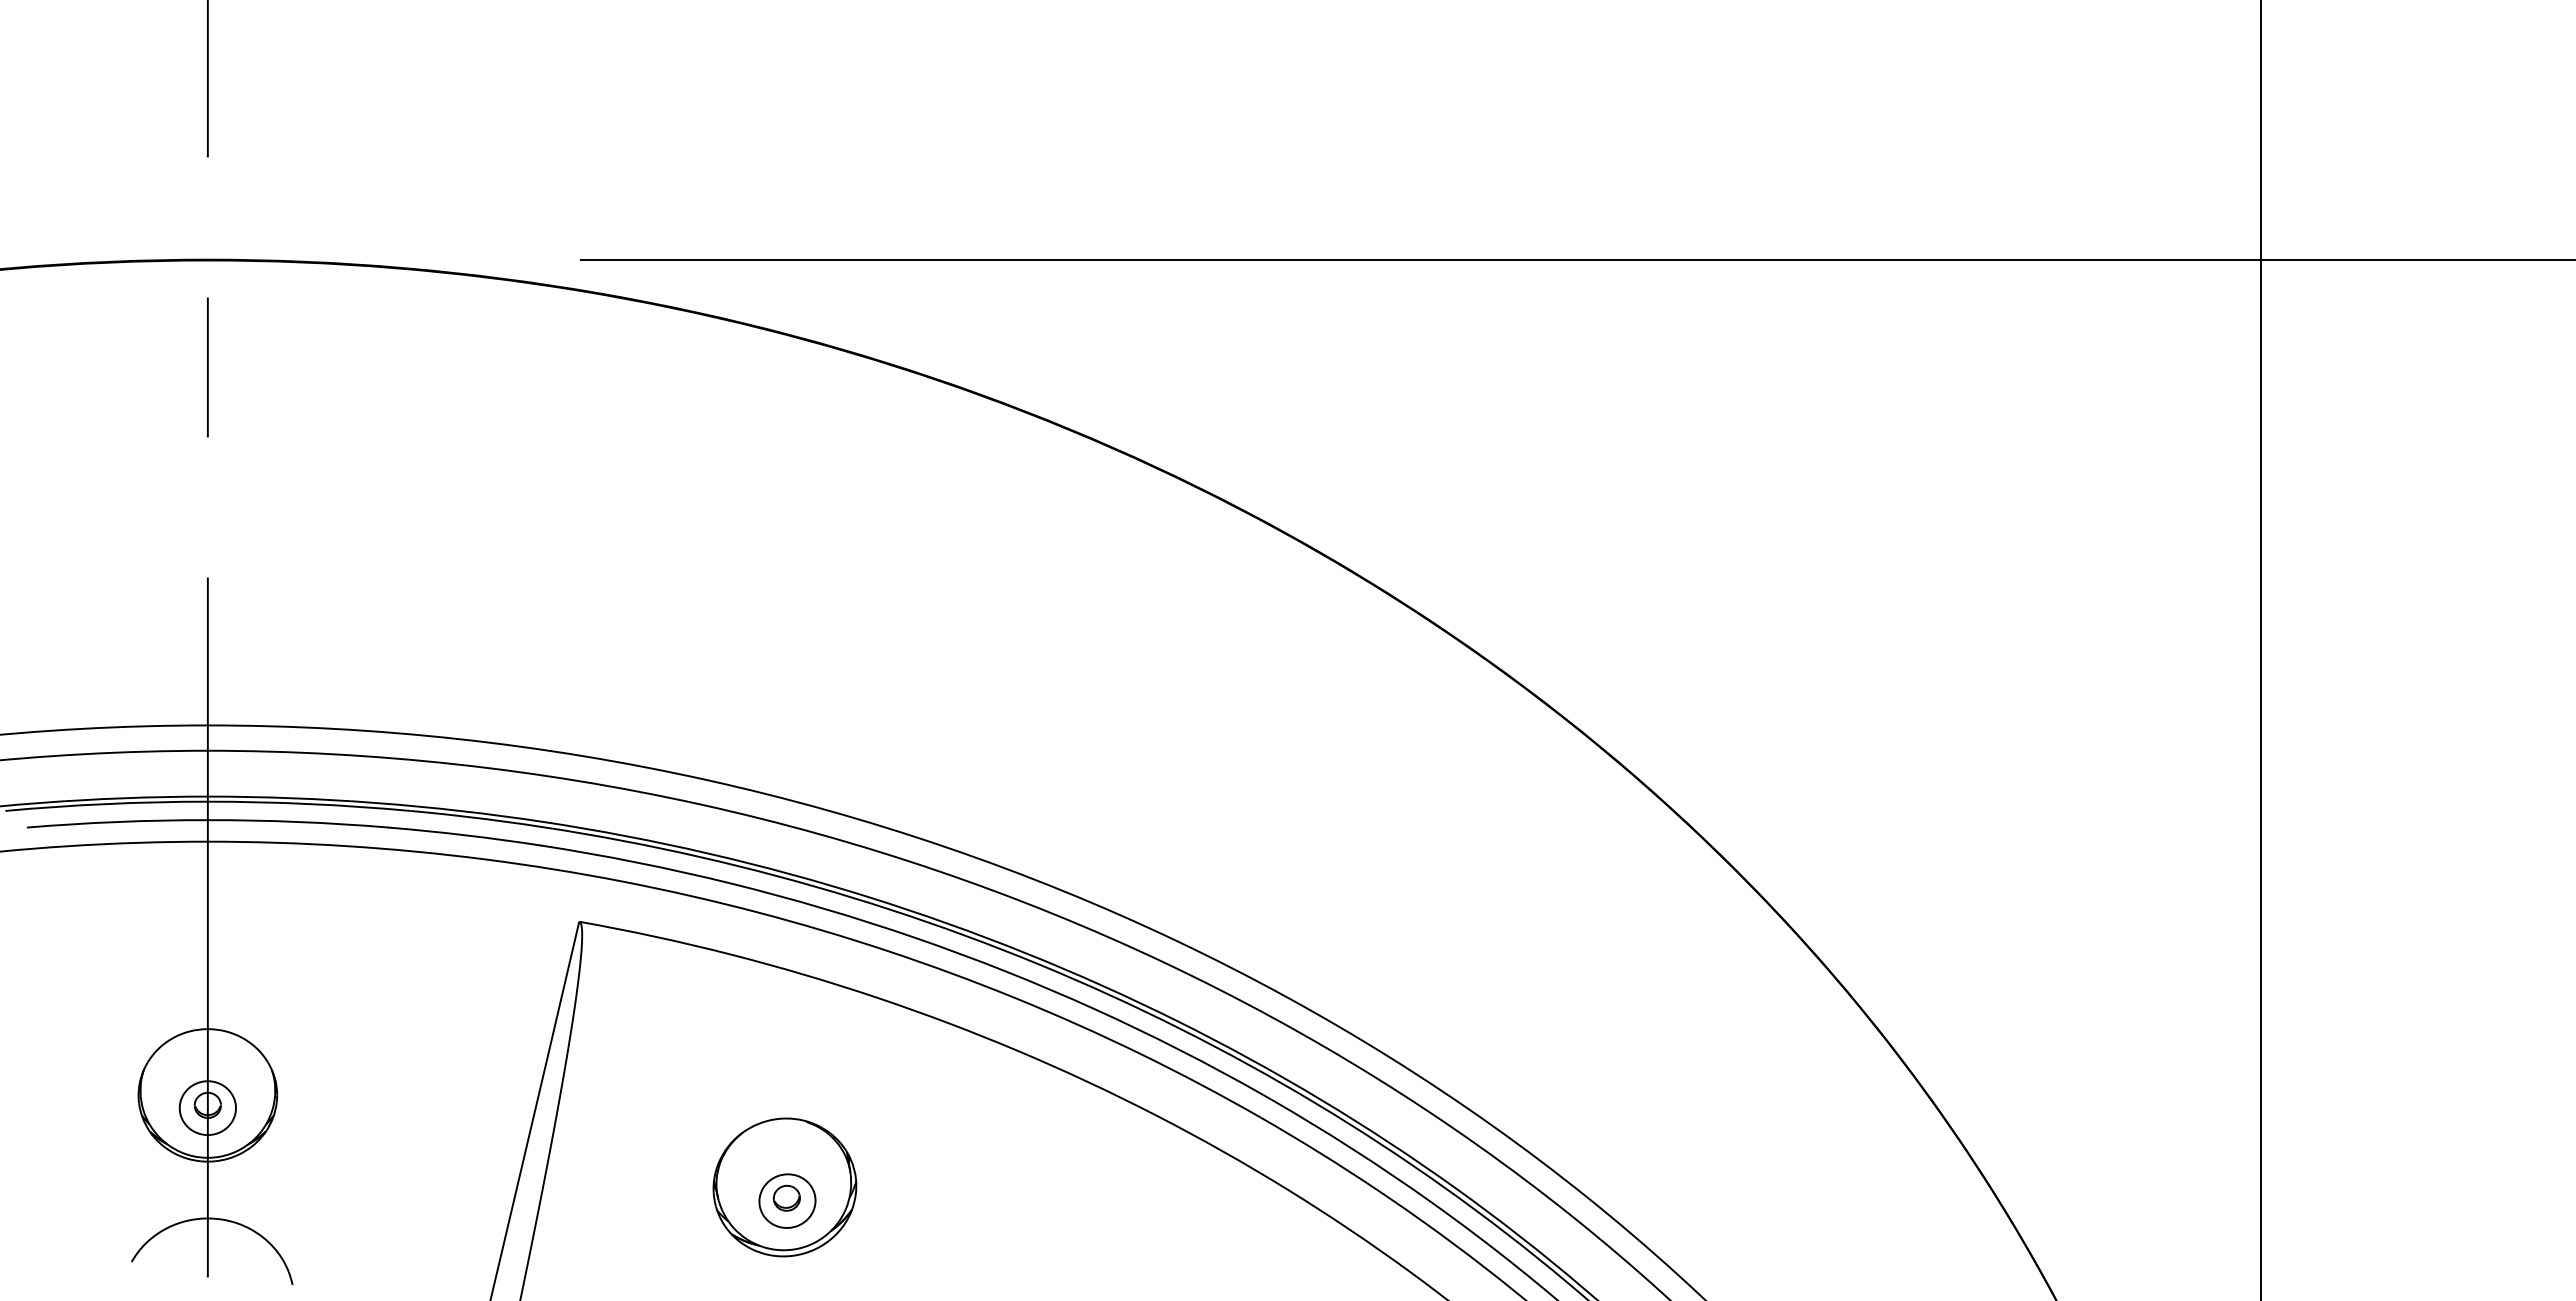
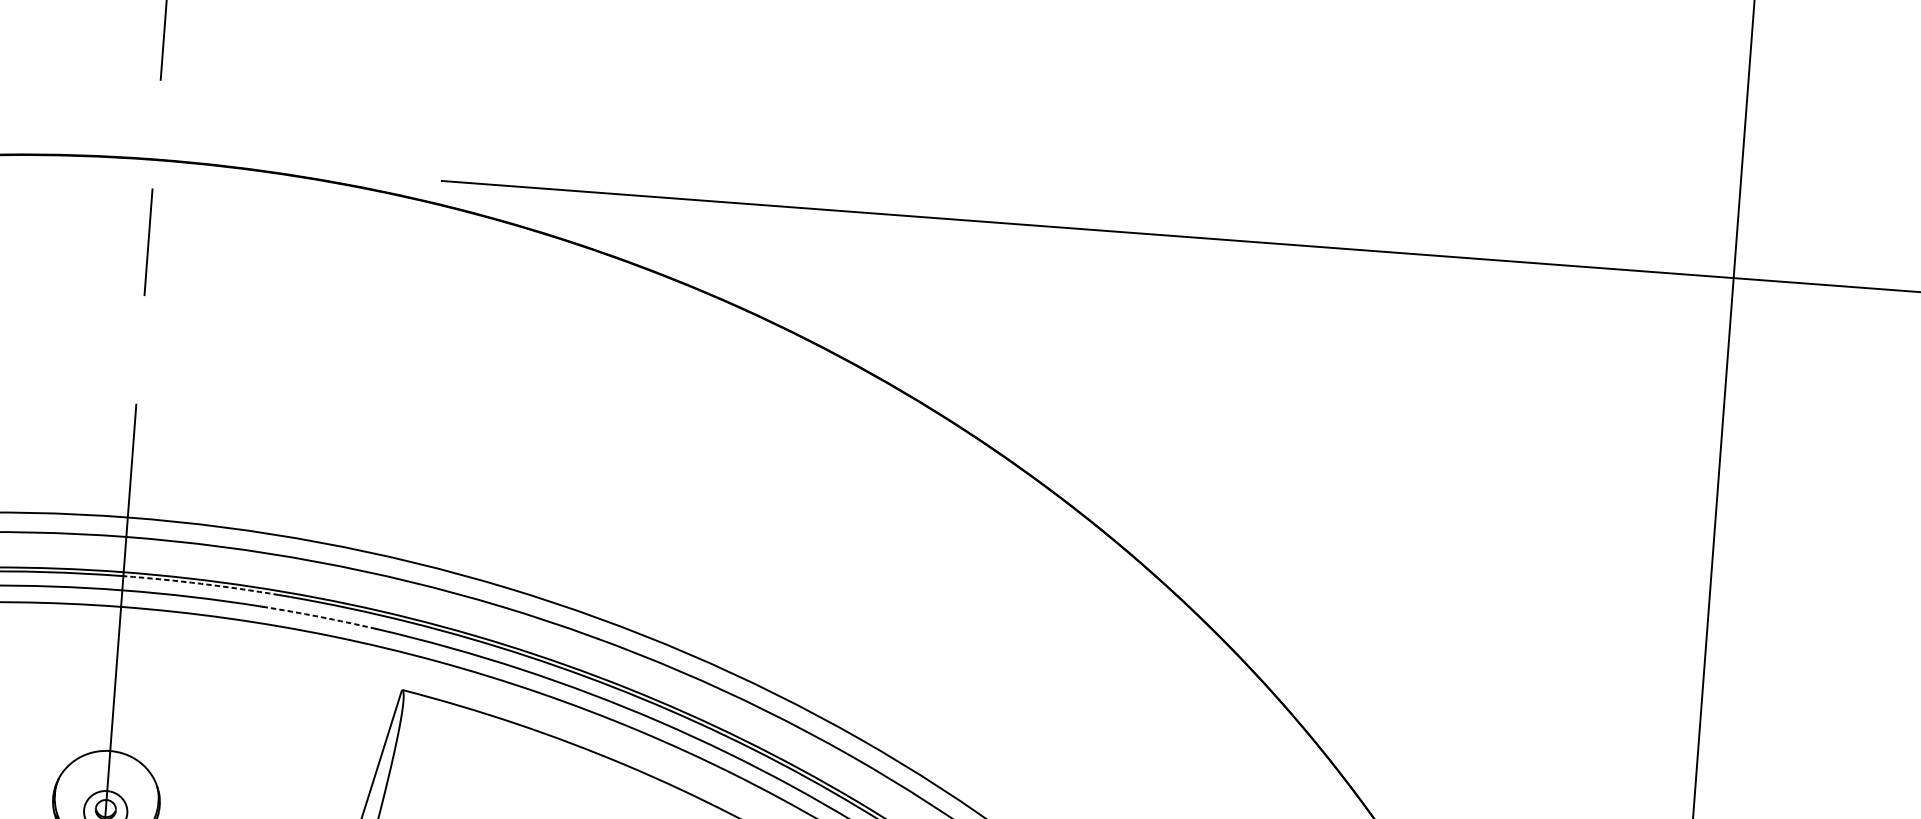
arc: (309, 804) -> (201, 584), solid -> dashed
arc: (465, 835) -> (319, 617), solid -> dashed

